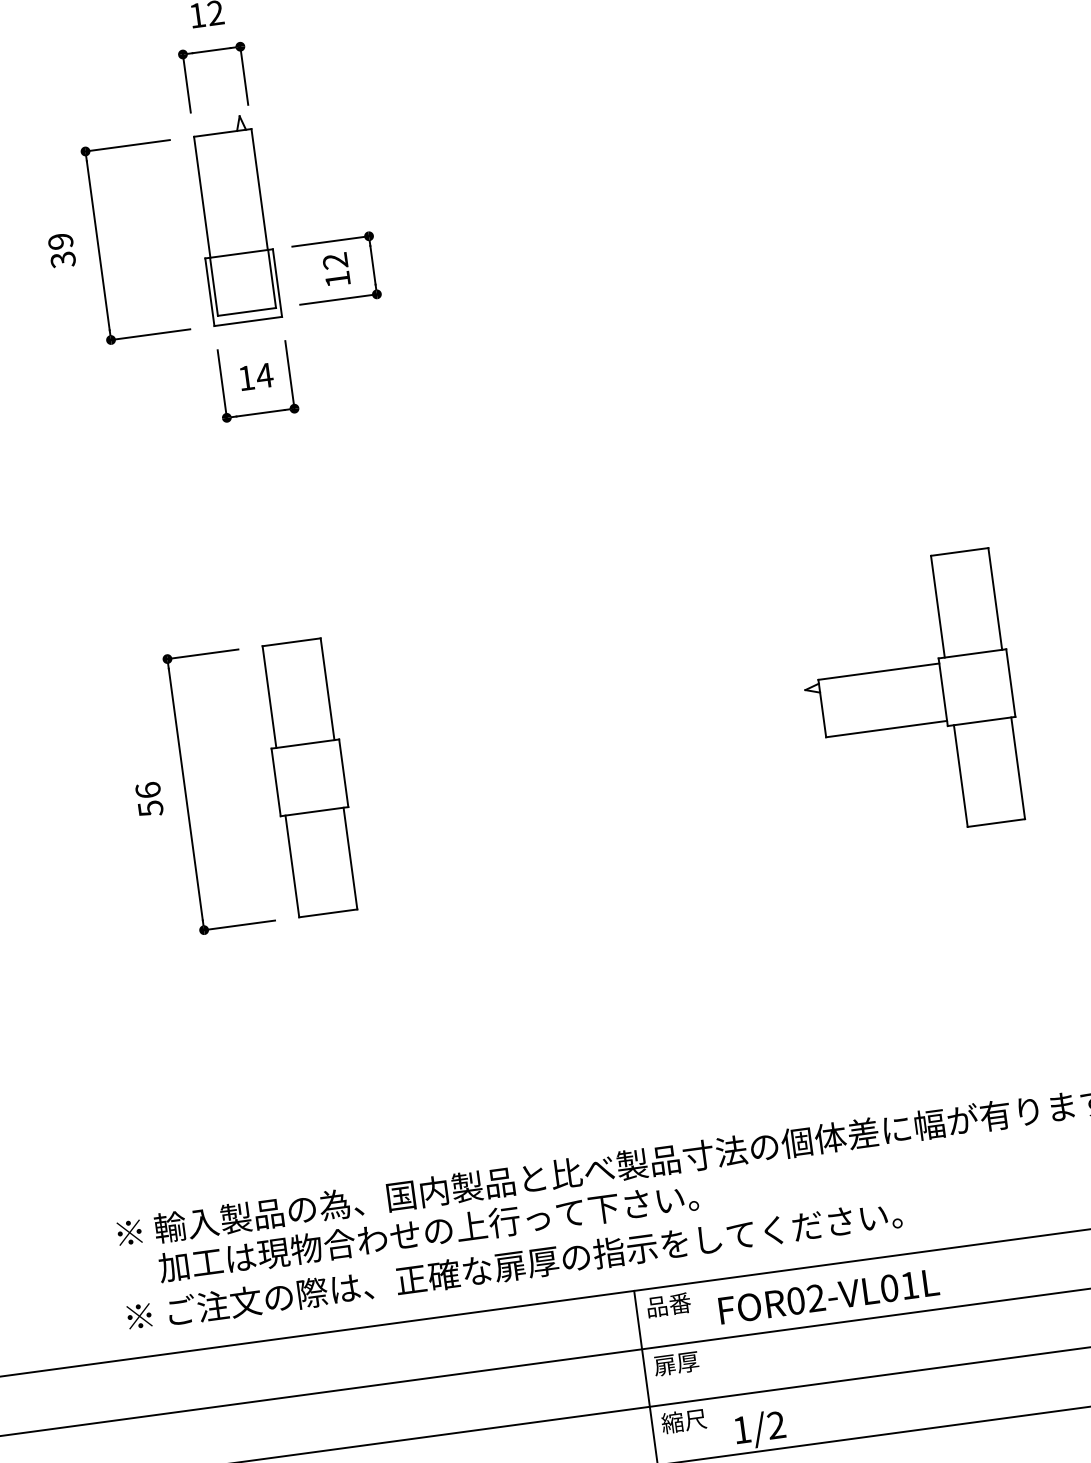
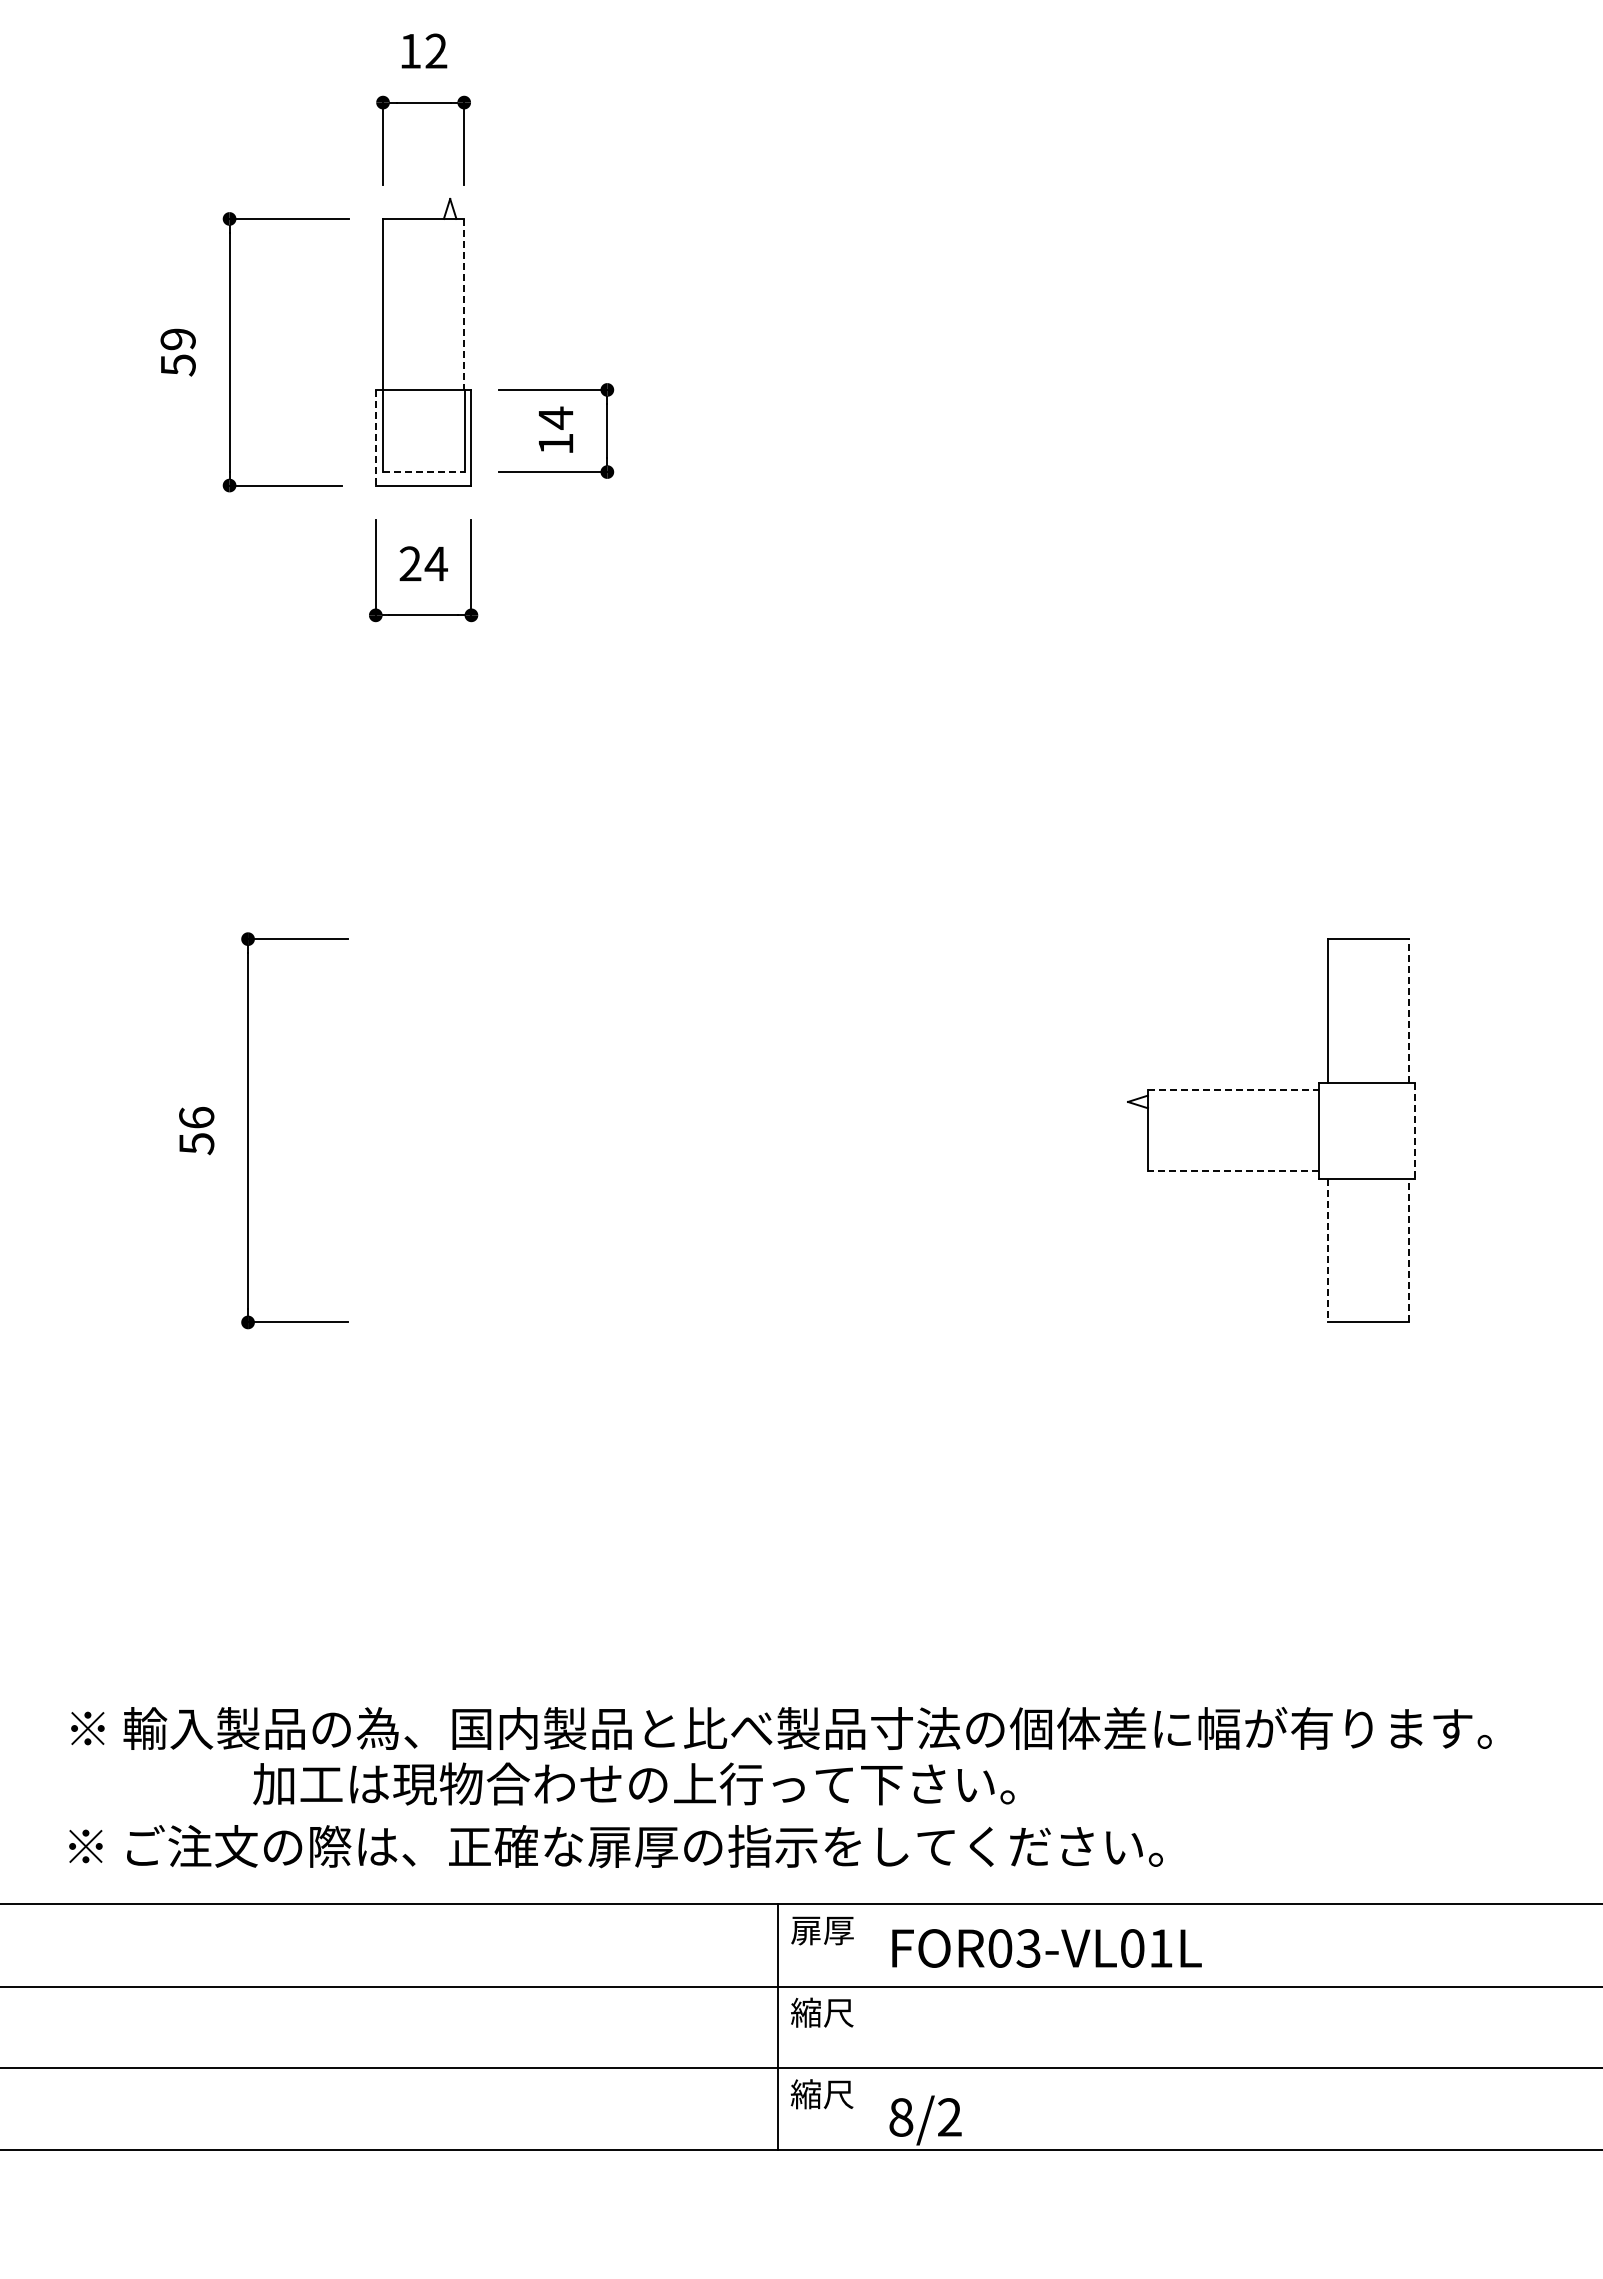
line: (259, 189) -> (464, 304), solid -> dashed
text: (62, 260) -> (177, 365), 39 -> 59
text: (335, 260) -> (555, 417), 12 -> 14
line: (209, 292) -> (375, 437), solid -> dashed
line: (247, 312) -> (424, 472), solid -> dashed
text: (246, 377) -> (410, 563), 14 -> 24
line: (995, 599) -> (1408, 1011), solid -> dashed
line: (878, 671) -> (1233, 1090), solid -> dashed
line: (1010, 682) -> (1414, 1130), solid -> dashed
line: (885, 729) -> (1232, 1171), solid -> dashed
line: (1017, 768) -> (1408, 1250), solid -> dashed
line: (960, 776) -> (1327, 1250), solid -> dashed
part: (309, 777) -> (423, 1130), removed
text: (428, 1231) -> (633, 1783), moved
text: (815, 1298) -> (1028, 1948), FOR02-VL01L -> FOR03-VL01L
text: (668, 1305) -> (822, 1930), 品番 -> 扉厚
text: (676, 1363) -> (822, 2012), 扉厚 -> 縮尺
text: (742, 1429) -> (901, 2117), 1/2 -> 8/2

